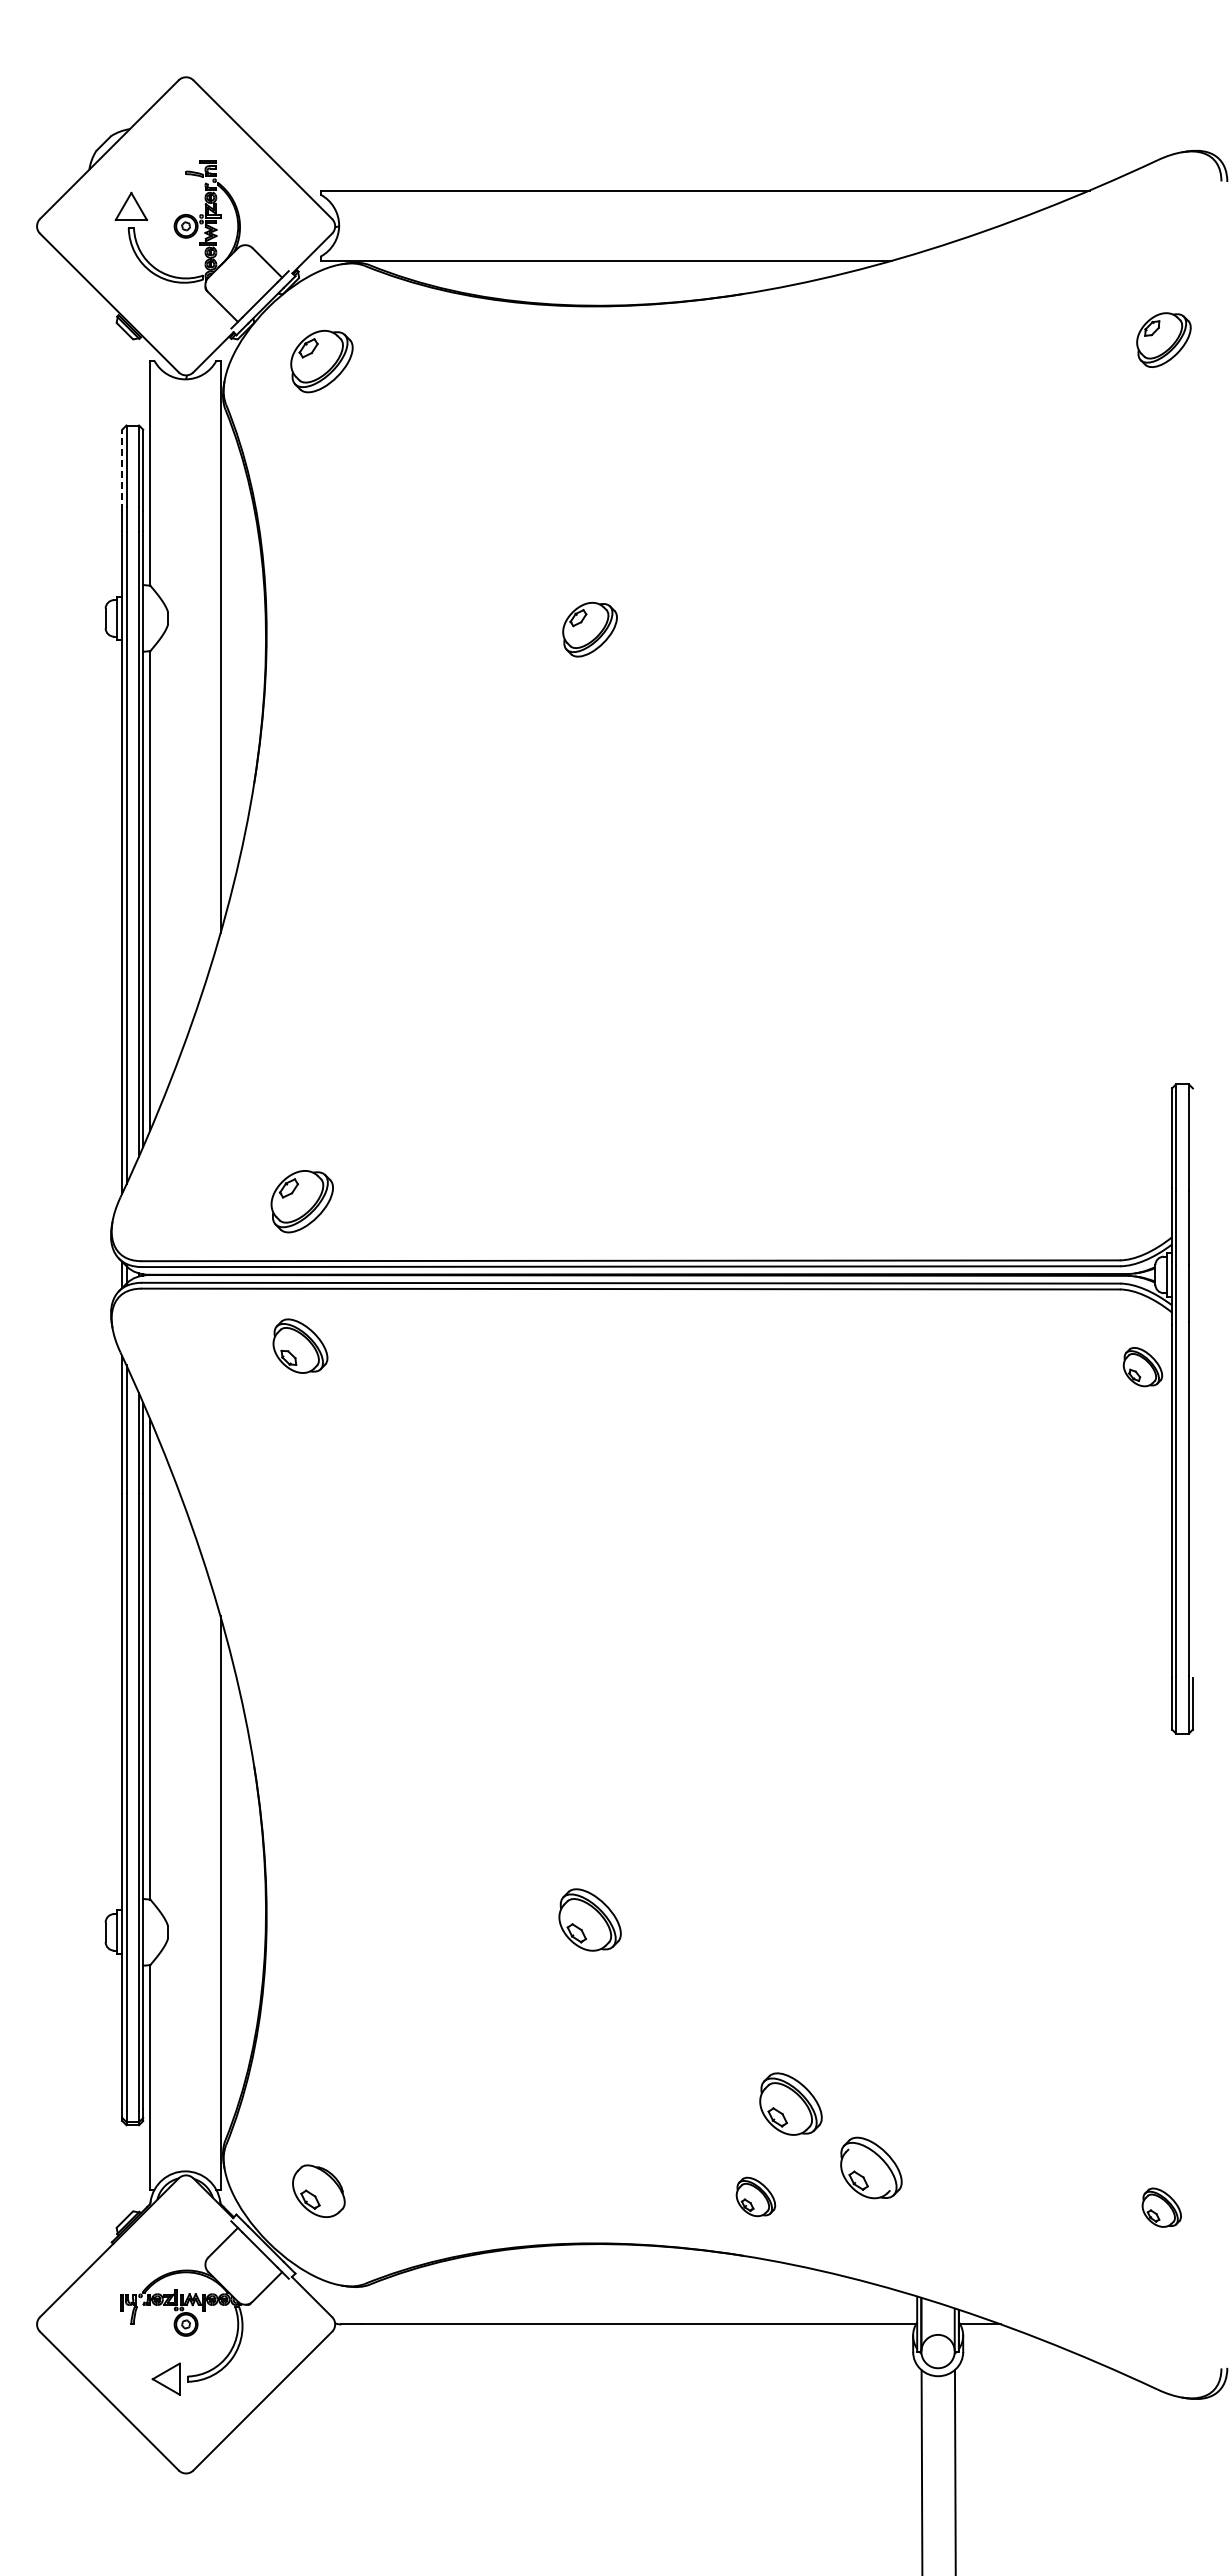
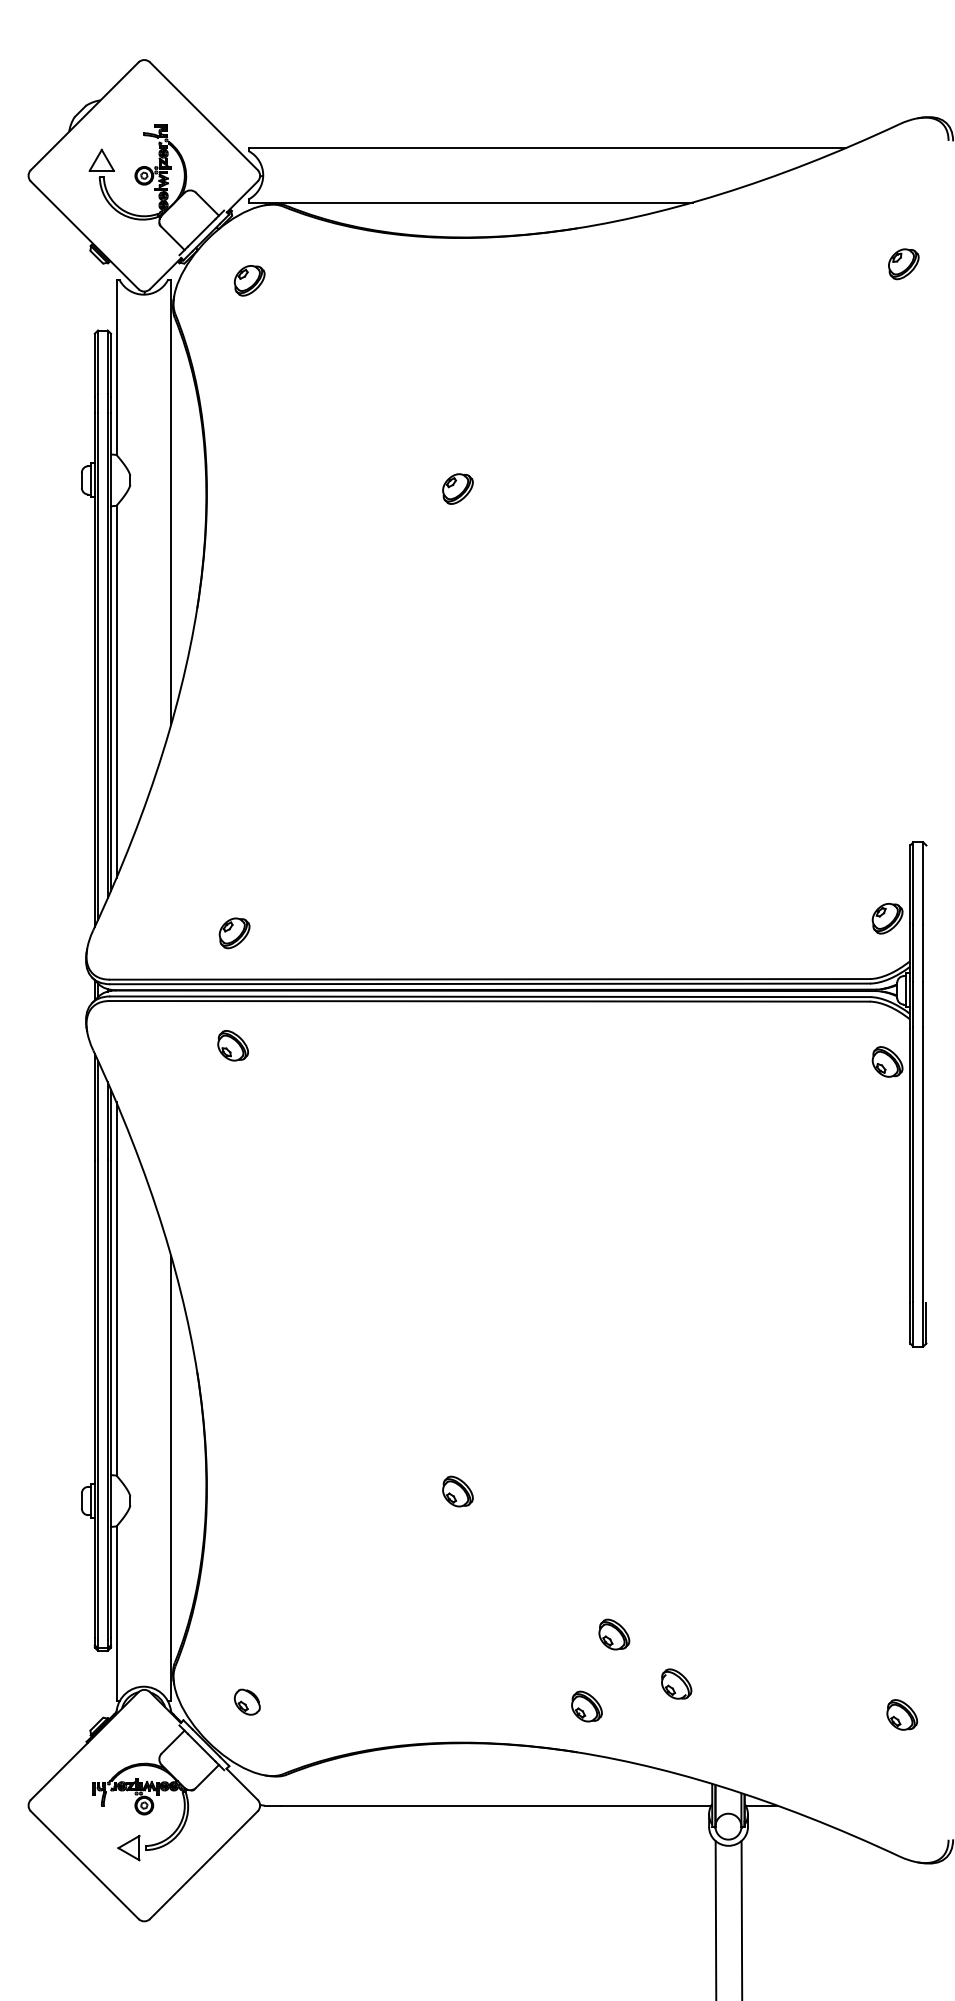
part: (1163, 340) -> (903, 264), size x0.71
part: (321, 361) -> (249, 280), size x0.62
line: (122, 470) -> (94, 365), dashed -> solid
part: (589, 629) -> (457, 488), size x0.71
part: (1142, 1182) -> (887, 918), added
part: (302, 1201) -> (234, 933), size x0.62
part: (300, 1346) -> (233, 1045), size x0.71
part: (589, 1920) -> (457, 1491), size x0.62
part: (791, 2104) -> (614, 1634), size x0.62
part: (871, 2167) -> (676, 1683), size x0.62
part: (318, 2191) -> (247, 1702), size x0.62

